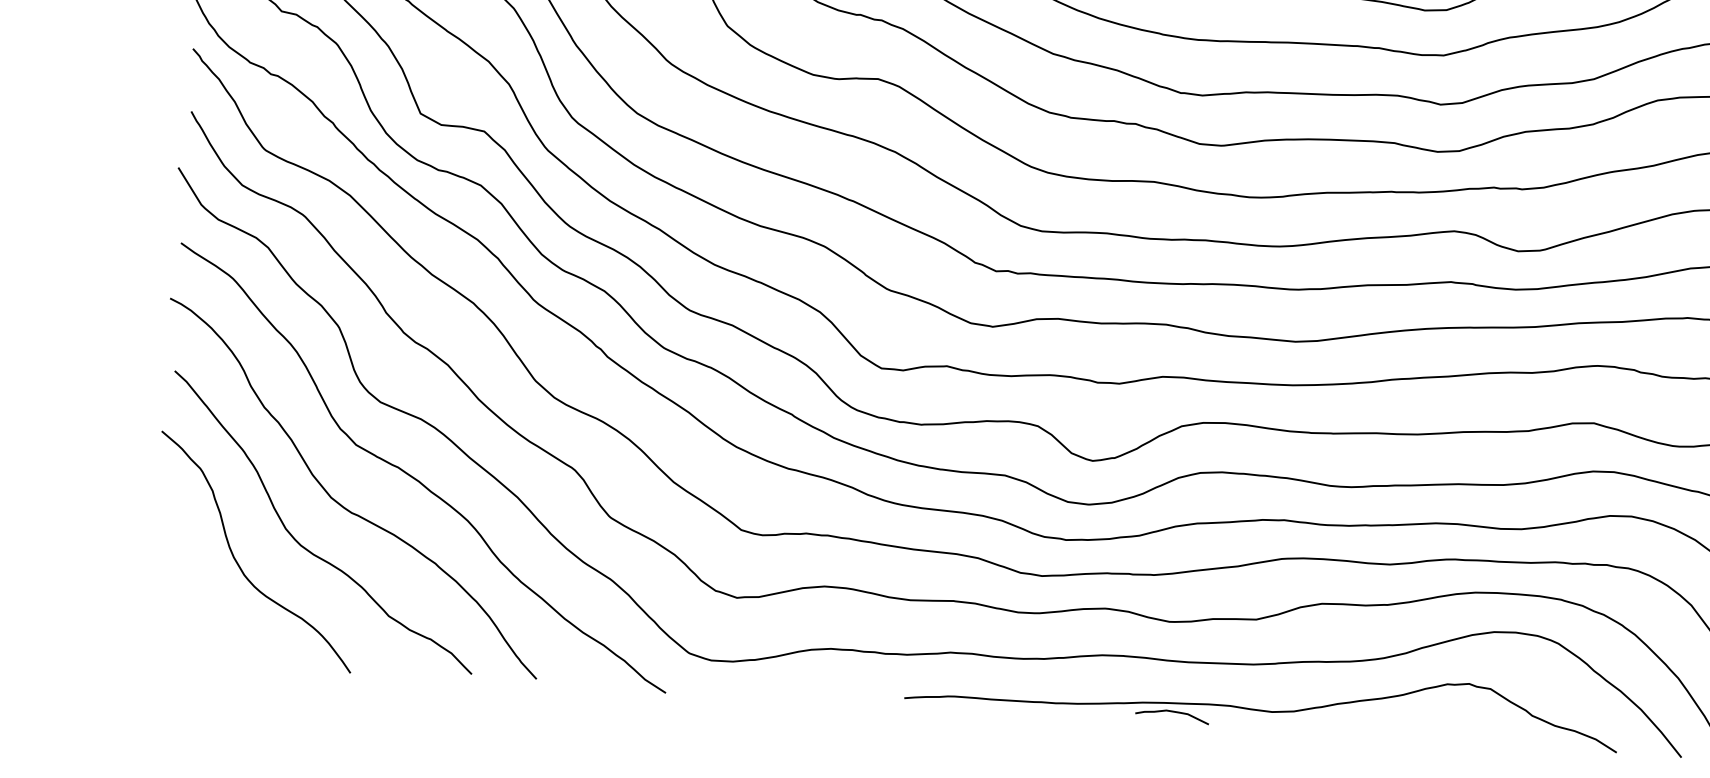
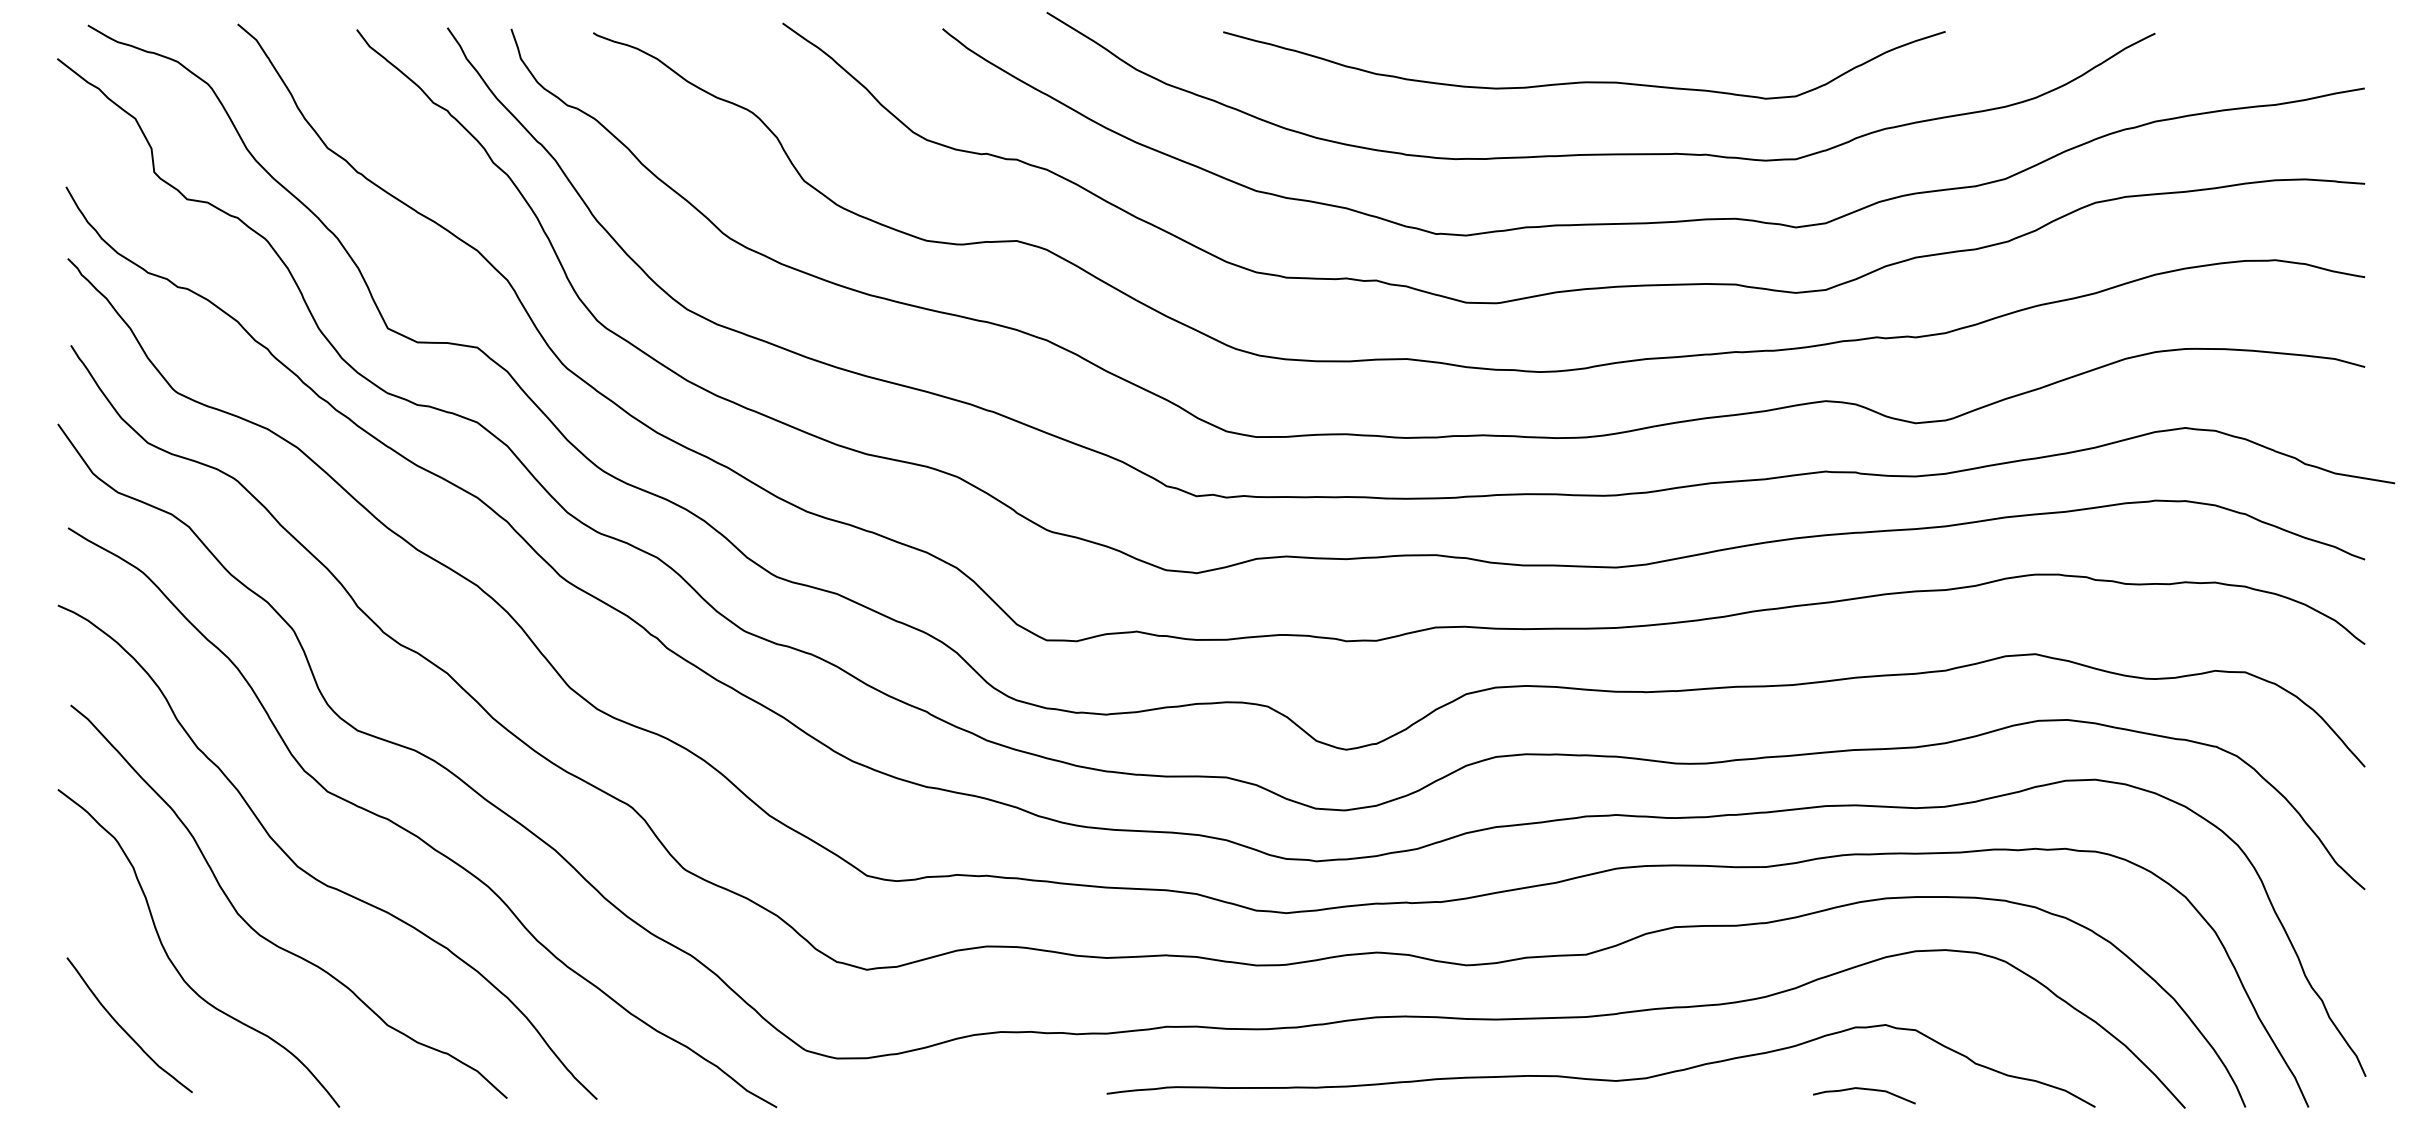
curve: (198, 607) -> (124, 1029), added
curve: (1174, 712) -> (1867, 1090), moved

